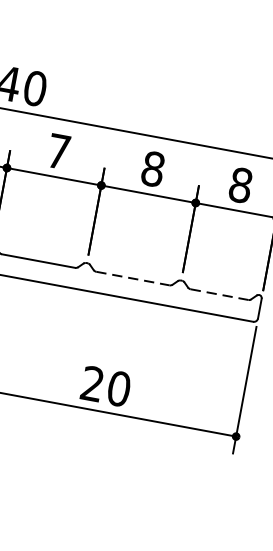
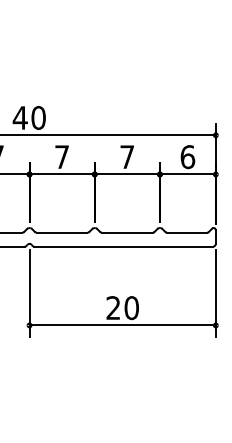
text: (153, 169) -> (127, 157), 8 -> 7
text: (240, 184) -> (187, 156), 8 -> 6
line: (133, 278) -> (127, 232), dashed -> solid
line: (220, 294) -> (187, 232), dashed -> solid

